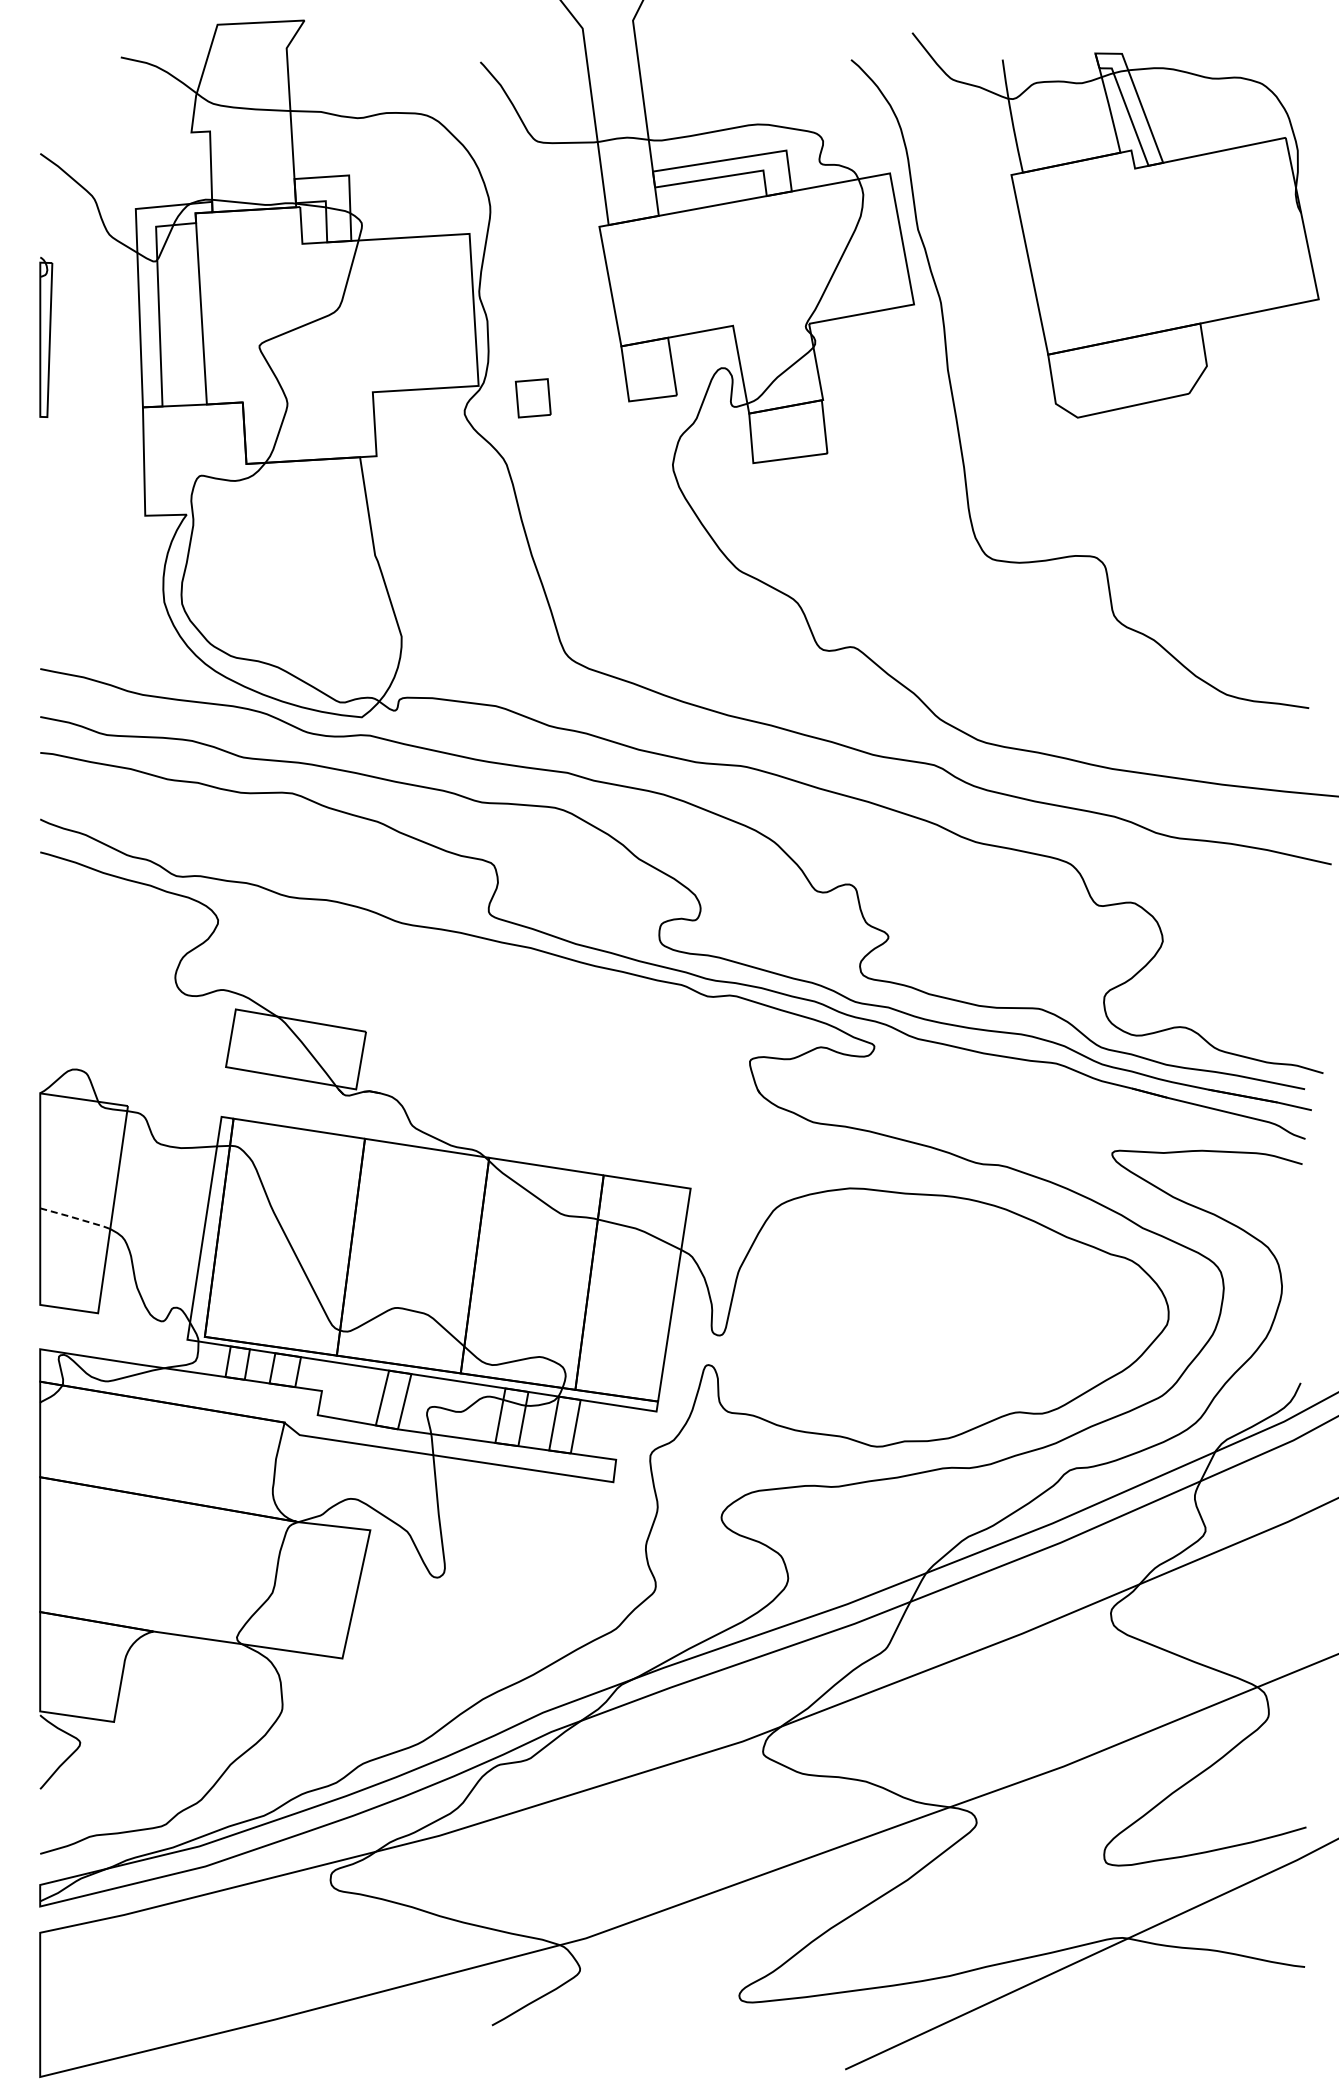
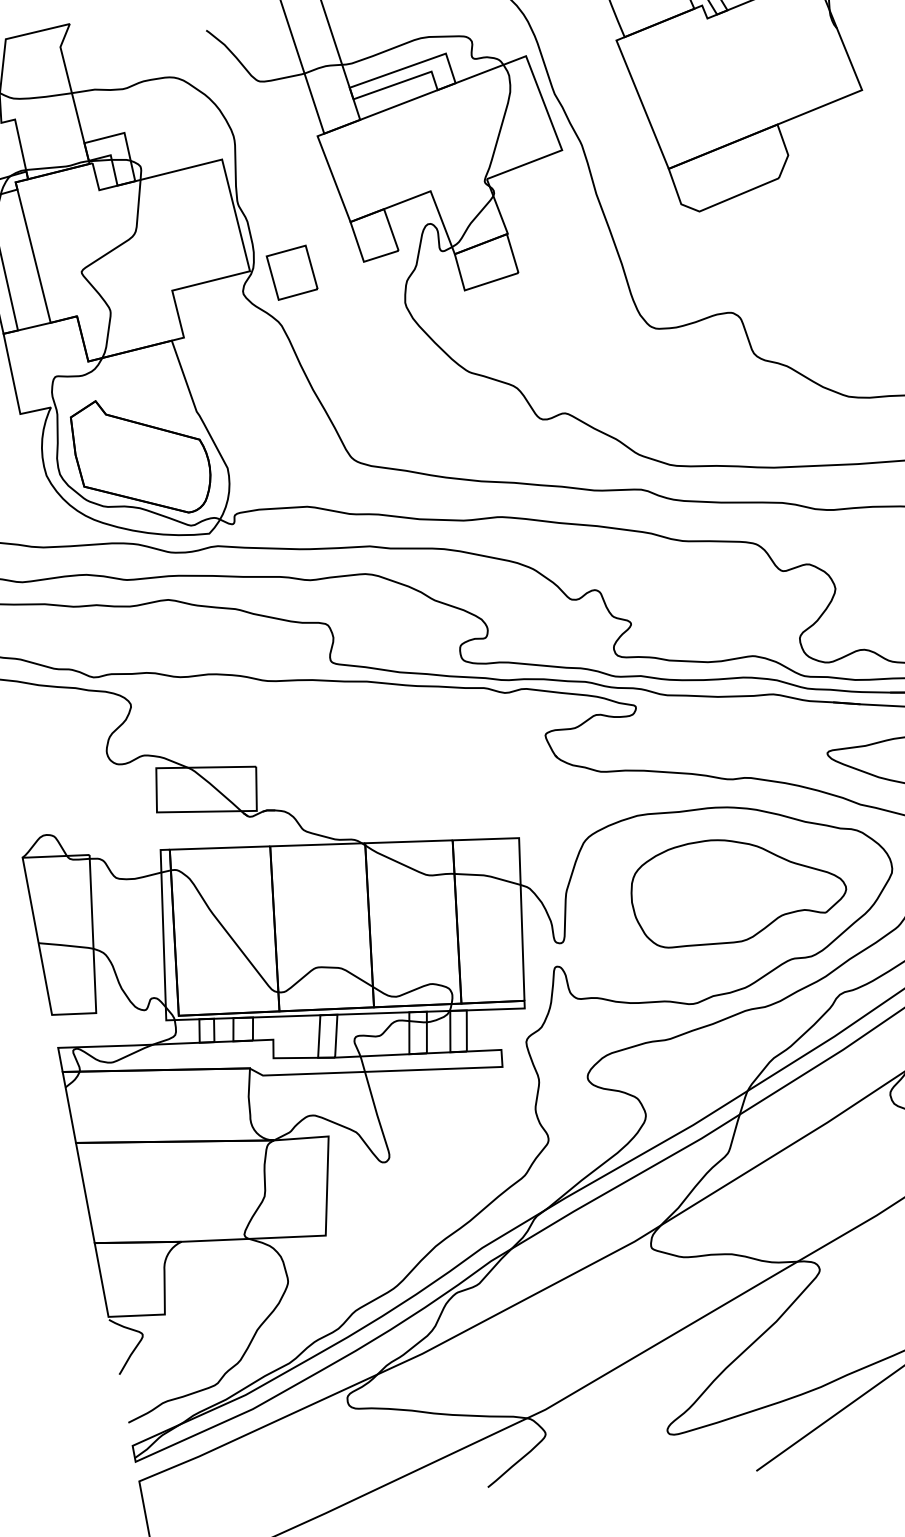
part: (533, 398) -> (292, 272), size x1.67
part: (292, 600) -> (141, 456), added
line: (76, 1218) -> (66, 945), dashed -> solid
part: (962, 1306) -> (737, 887), added

